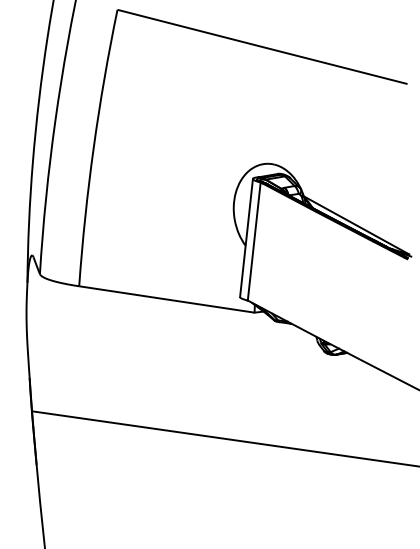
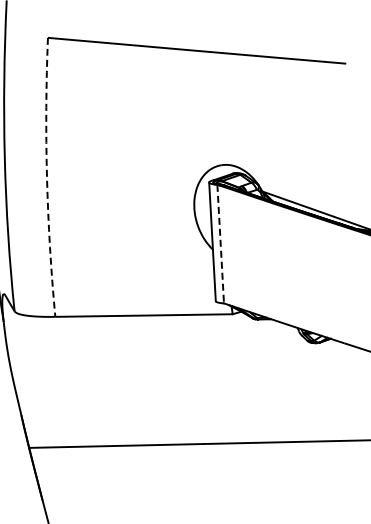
arc: (93, 147) -> (46, 177), solid -> dashed
line: (254, 242) -> (221, 245), solid -> dashed

